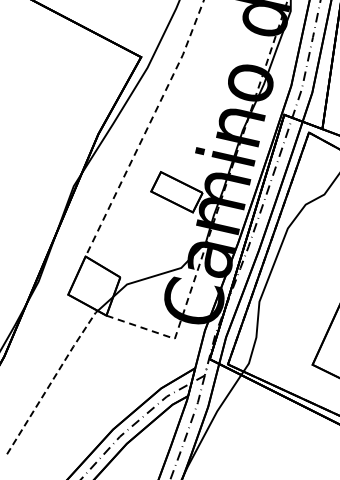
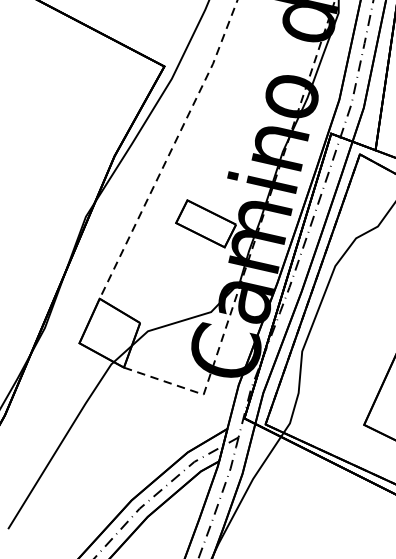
line: (52, 380) -> (61, 443), dashed -> solid

